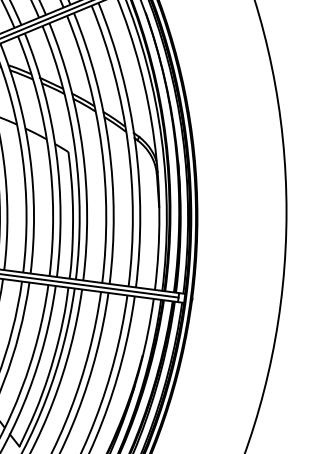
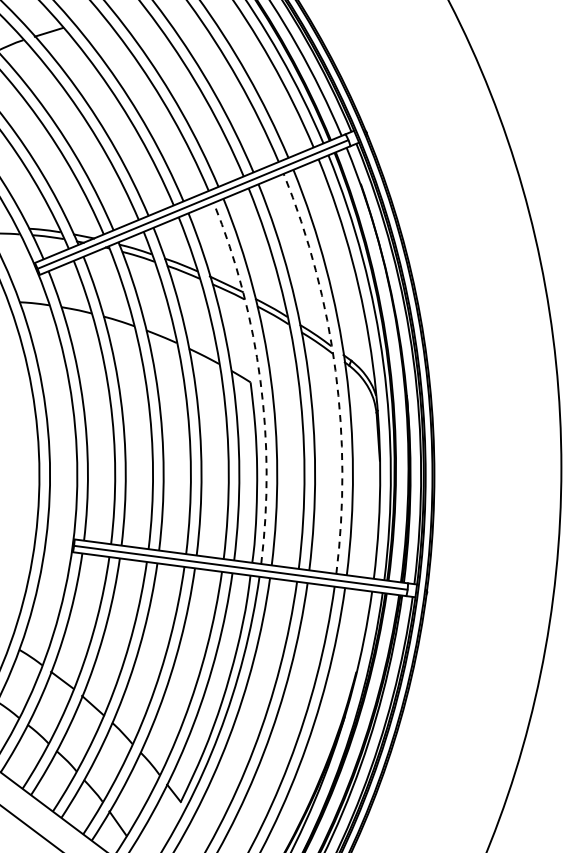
arc: (128, 143) -> (335, 370), solid -> dashed
arc: (75, 150) -> (260, 380), solid -> dashed

